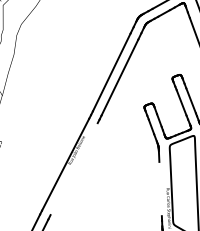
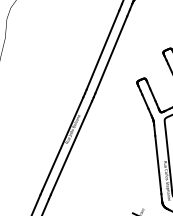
line: (73, 169) -> (70, 148), added
line: (160, 188) -> (157, 162), added

